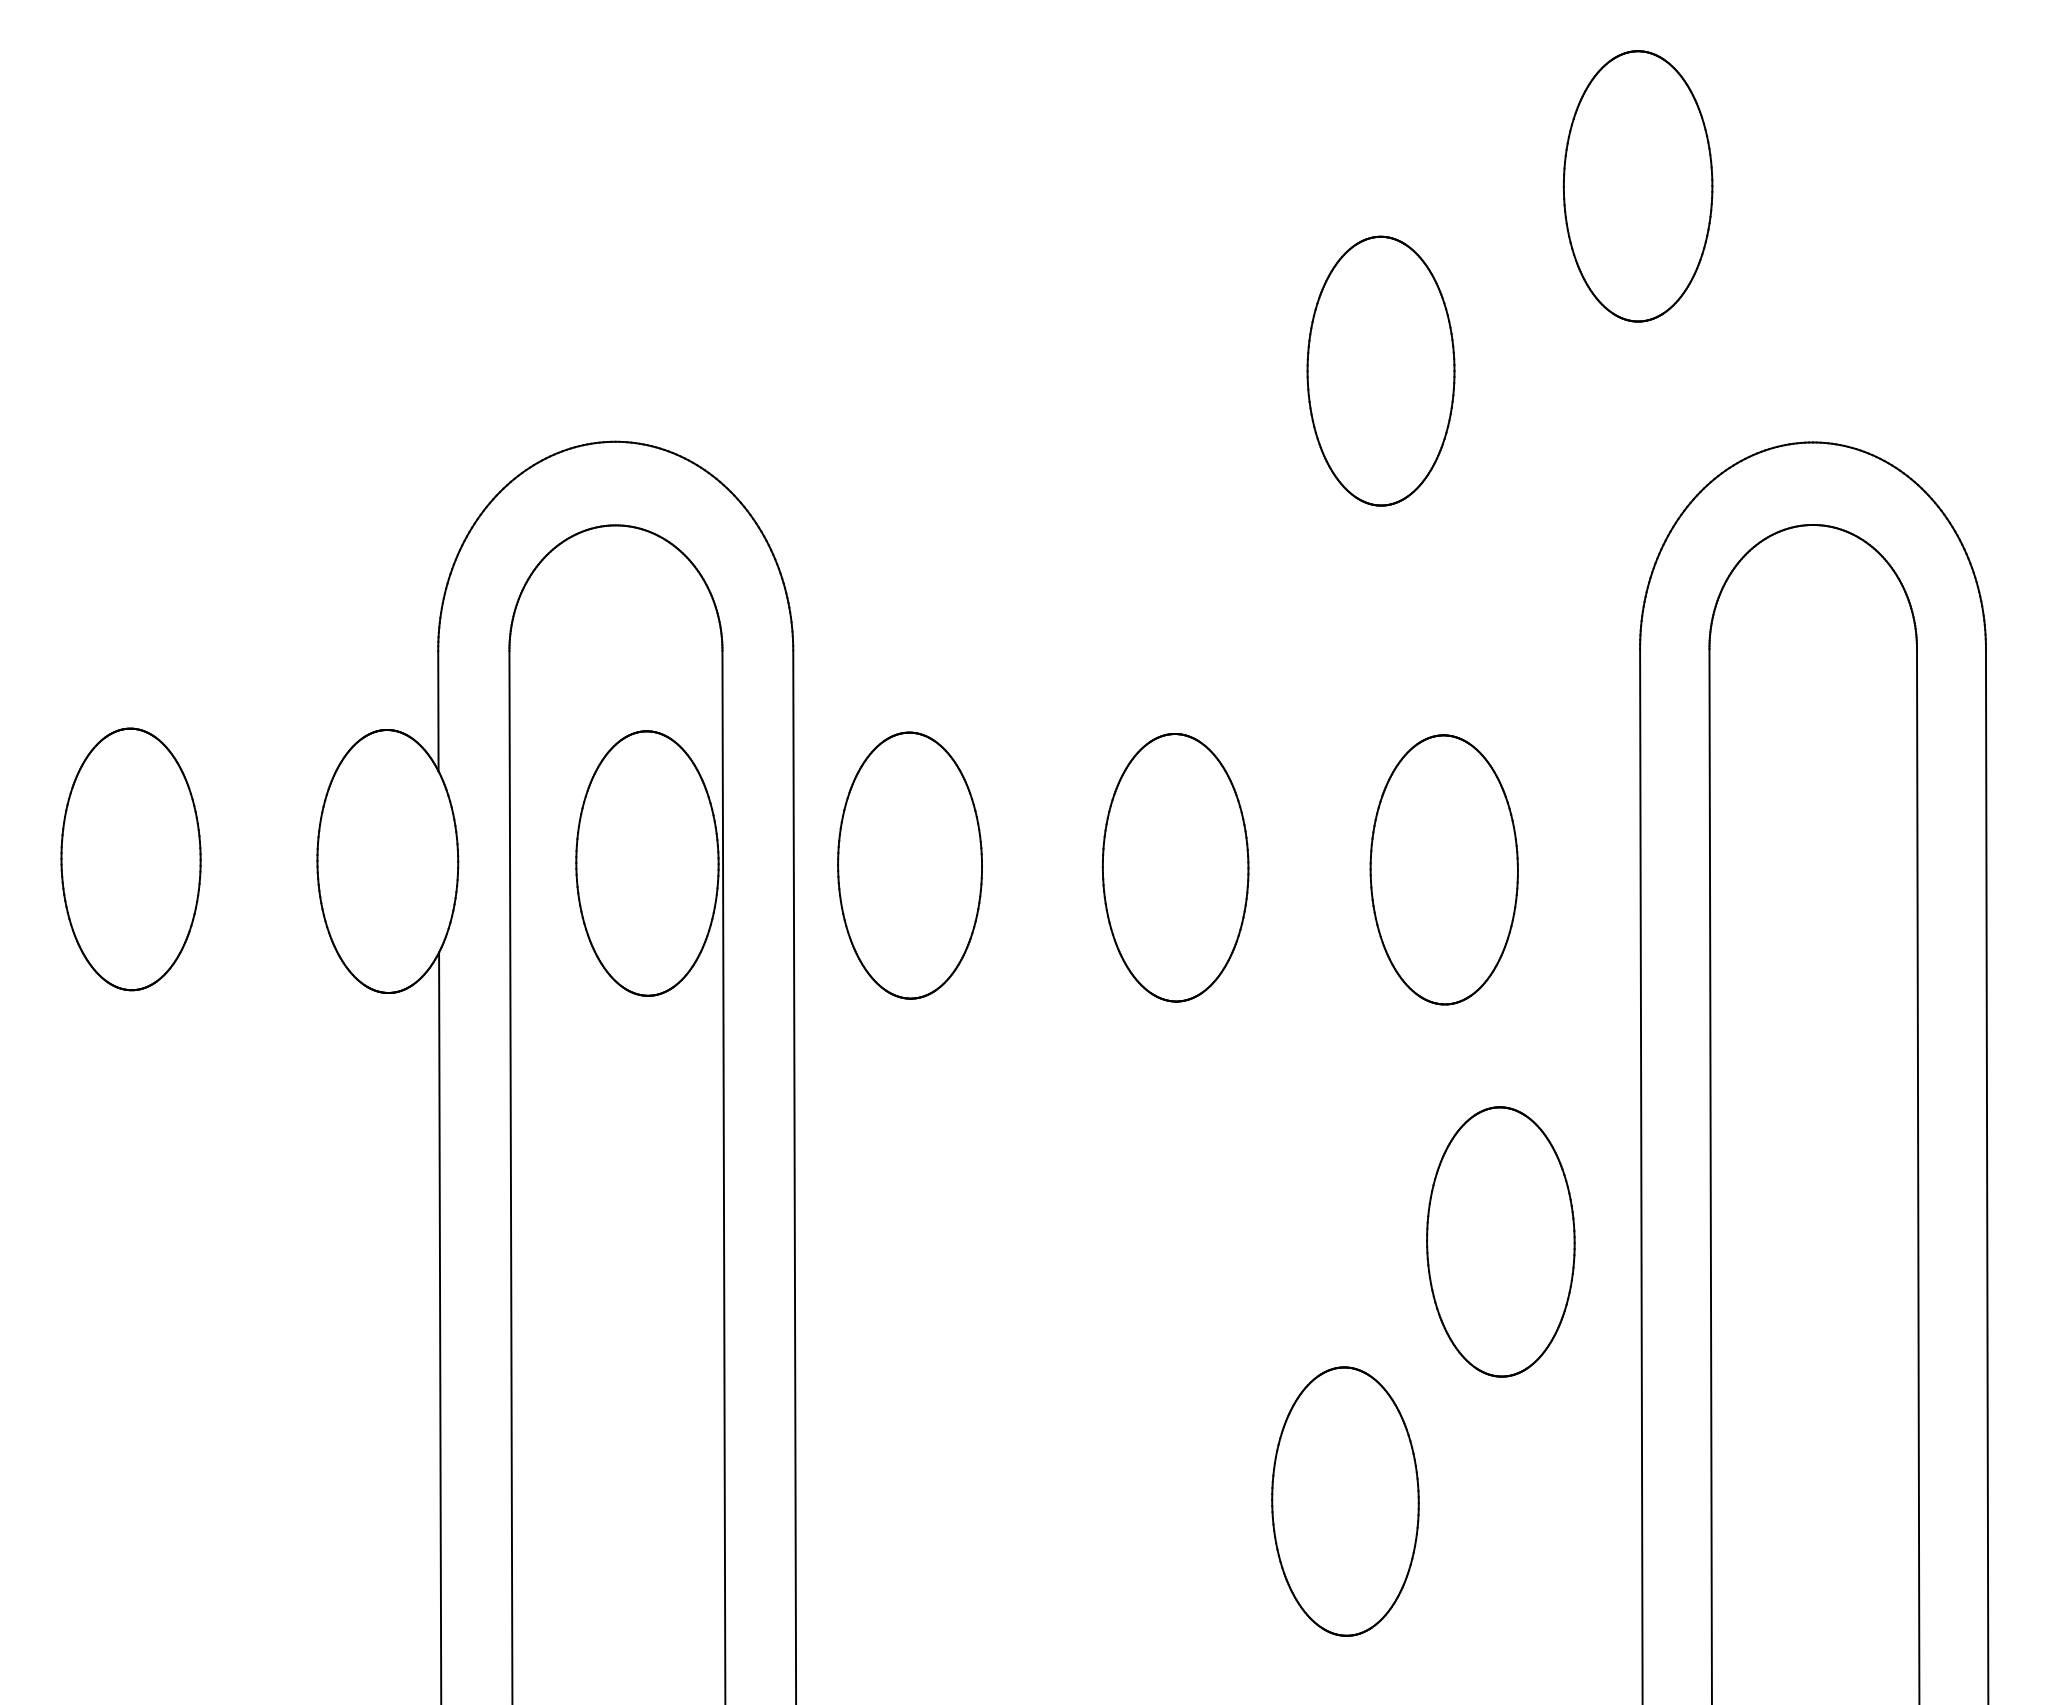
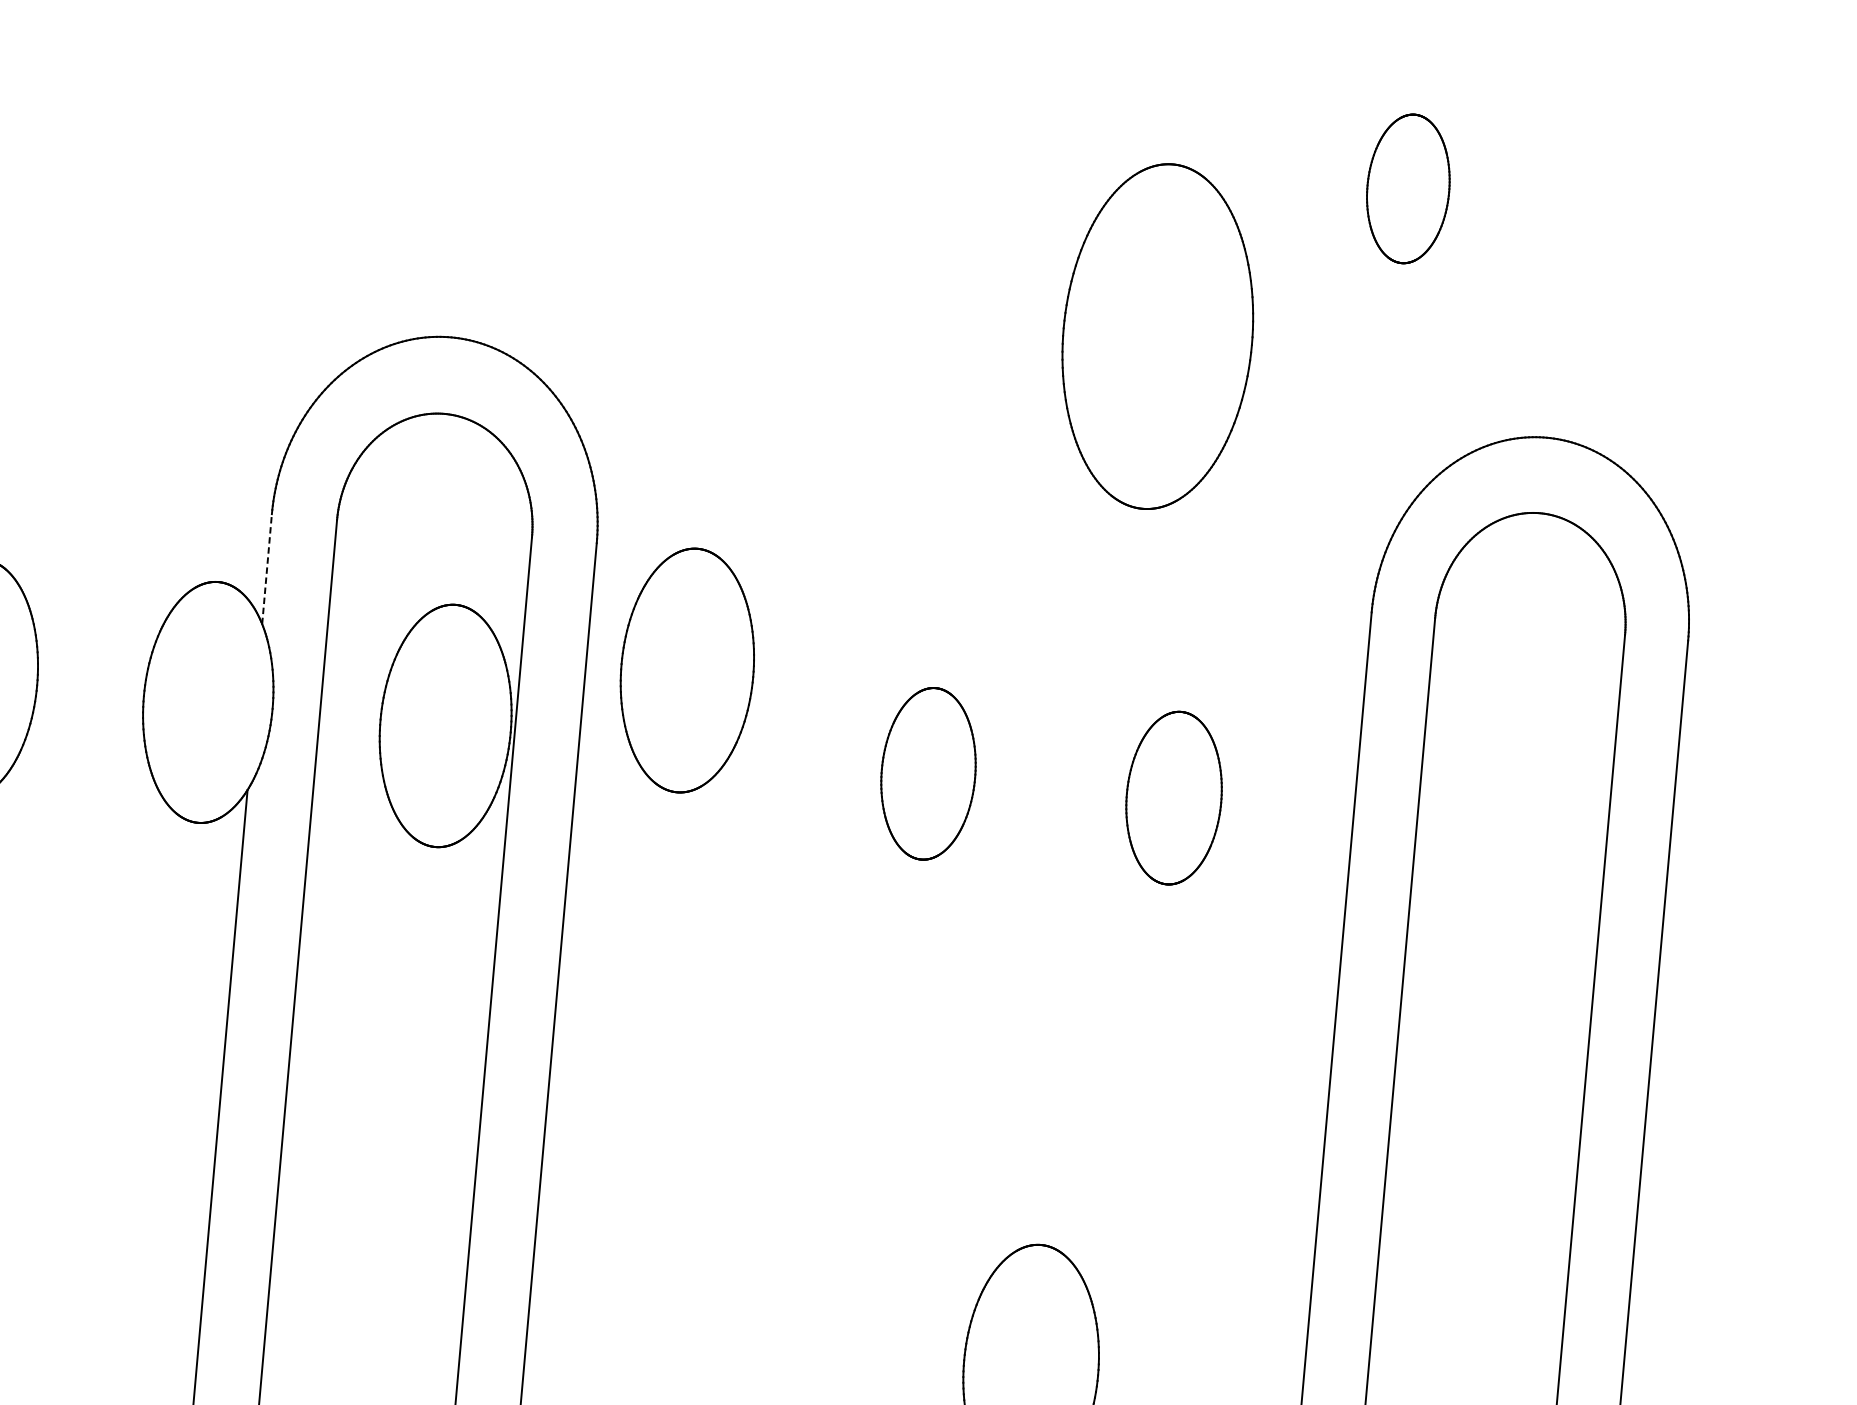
part: (1637, 186) -> (1407, 188), size x0.6
part: (1380, 370) -> (1157, 335), size x1.4
line: (438, 710) -> (267, 568), solid -> dashed
part: (909, 865) -> (686, 670), moved
part: (1175, 867) -> (928, 773), size x0.7
part: (1443, 869) -> (1173, 797), size x0.7
part: (1500, 1241) -> (1194, 1142), removed

